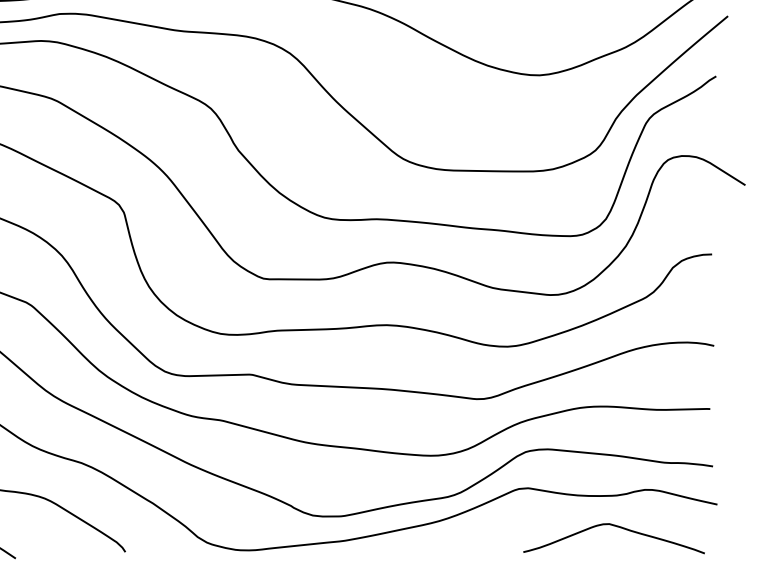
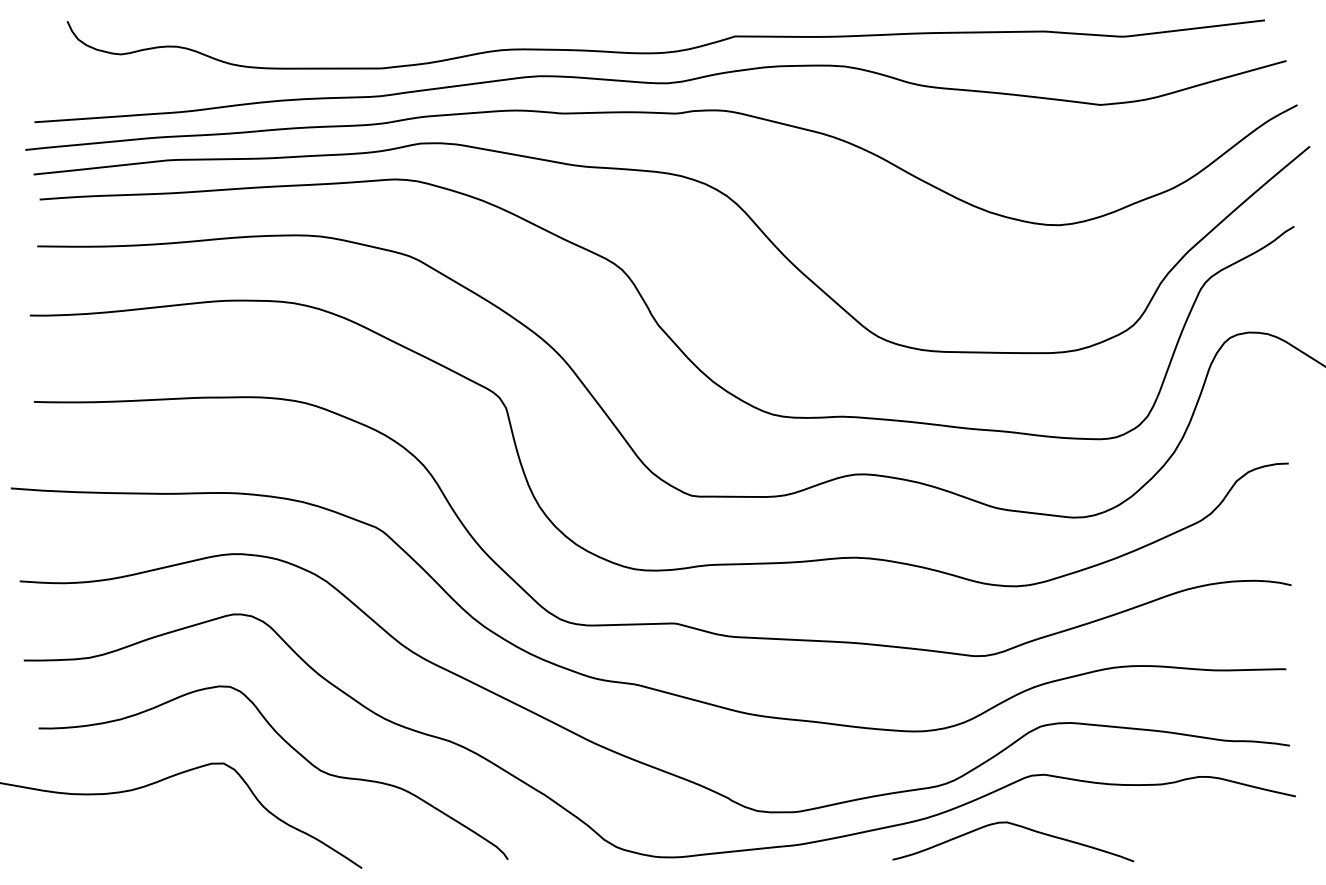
curve: (617, 527) -> (1017, 826), moved

